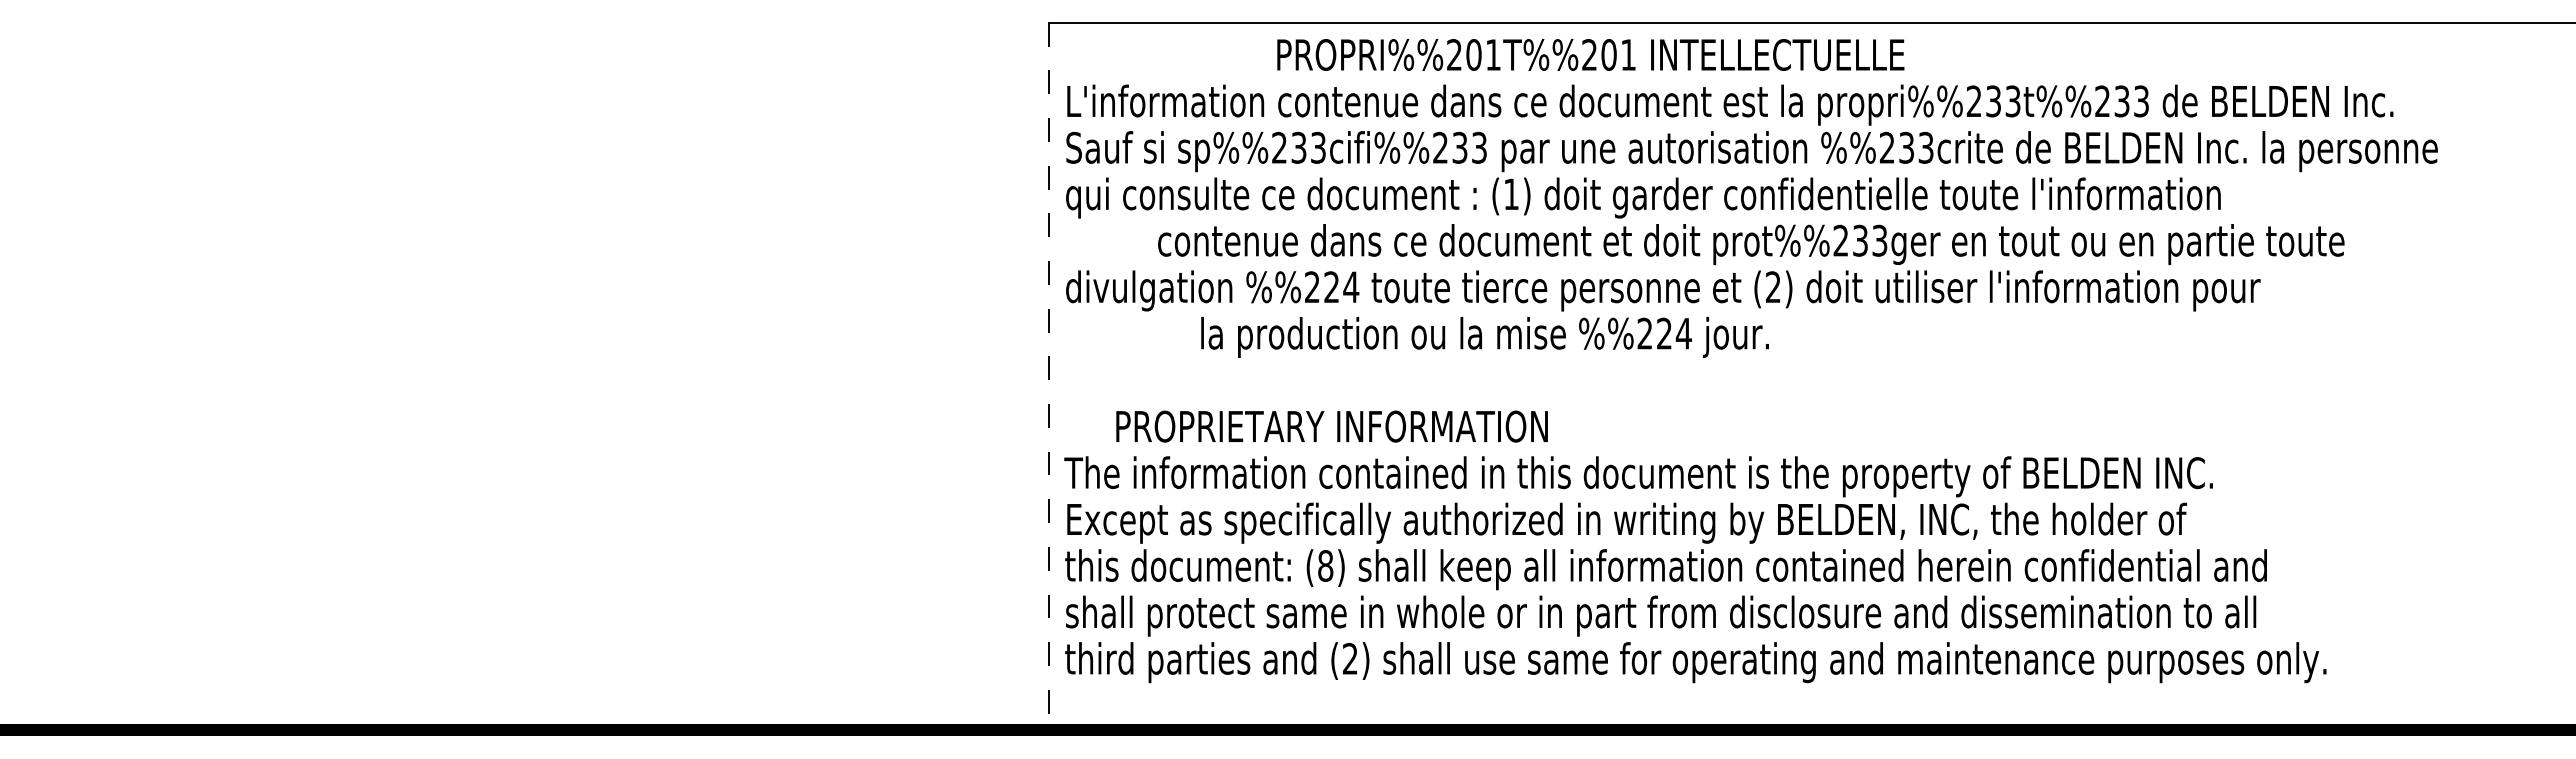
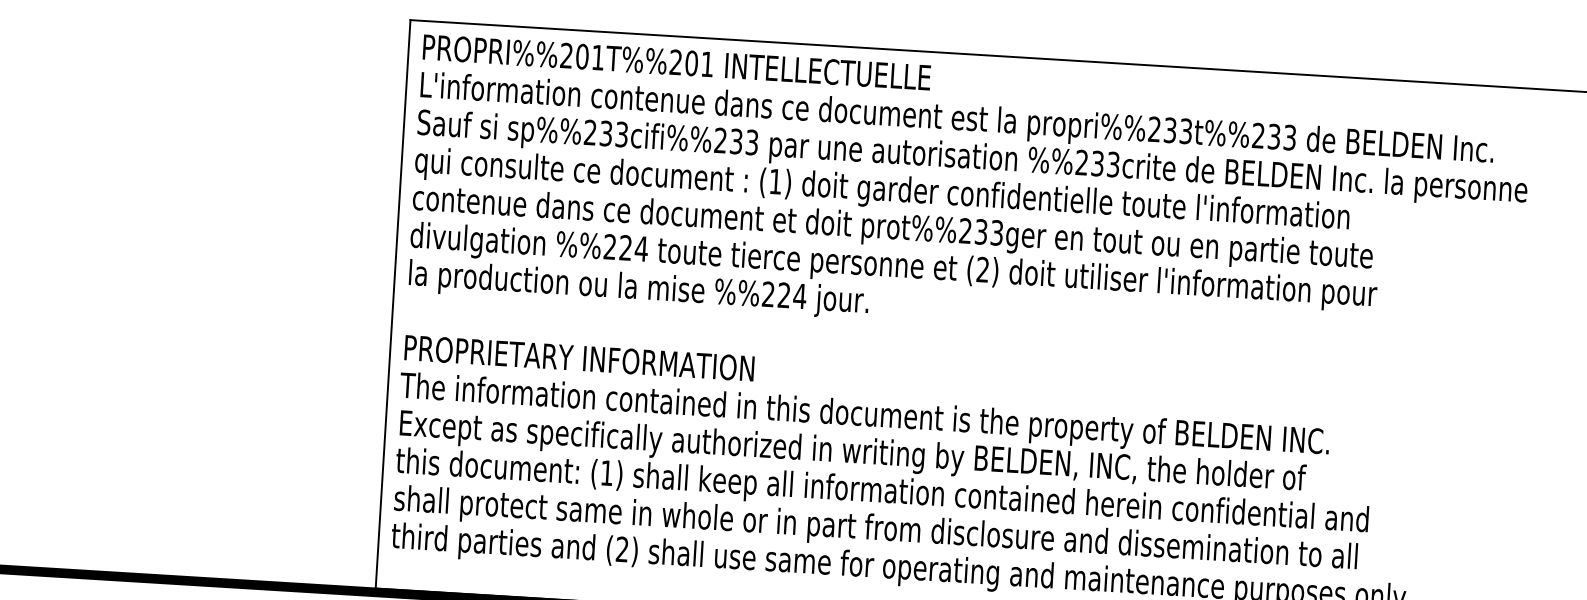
text: (1590, 54) -> (676, 62), moved
text: (1751, 244) -> (892, 229), moved
text: (1484, 337) -> (638, 289), moved
line: (1049, 374) -> (393, 304), dashed -> solid
text: (1331, 426) -> (579, 358), moved
text: (1325, 565) -> (606, 472), (8) -> (1)

